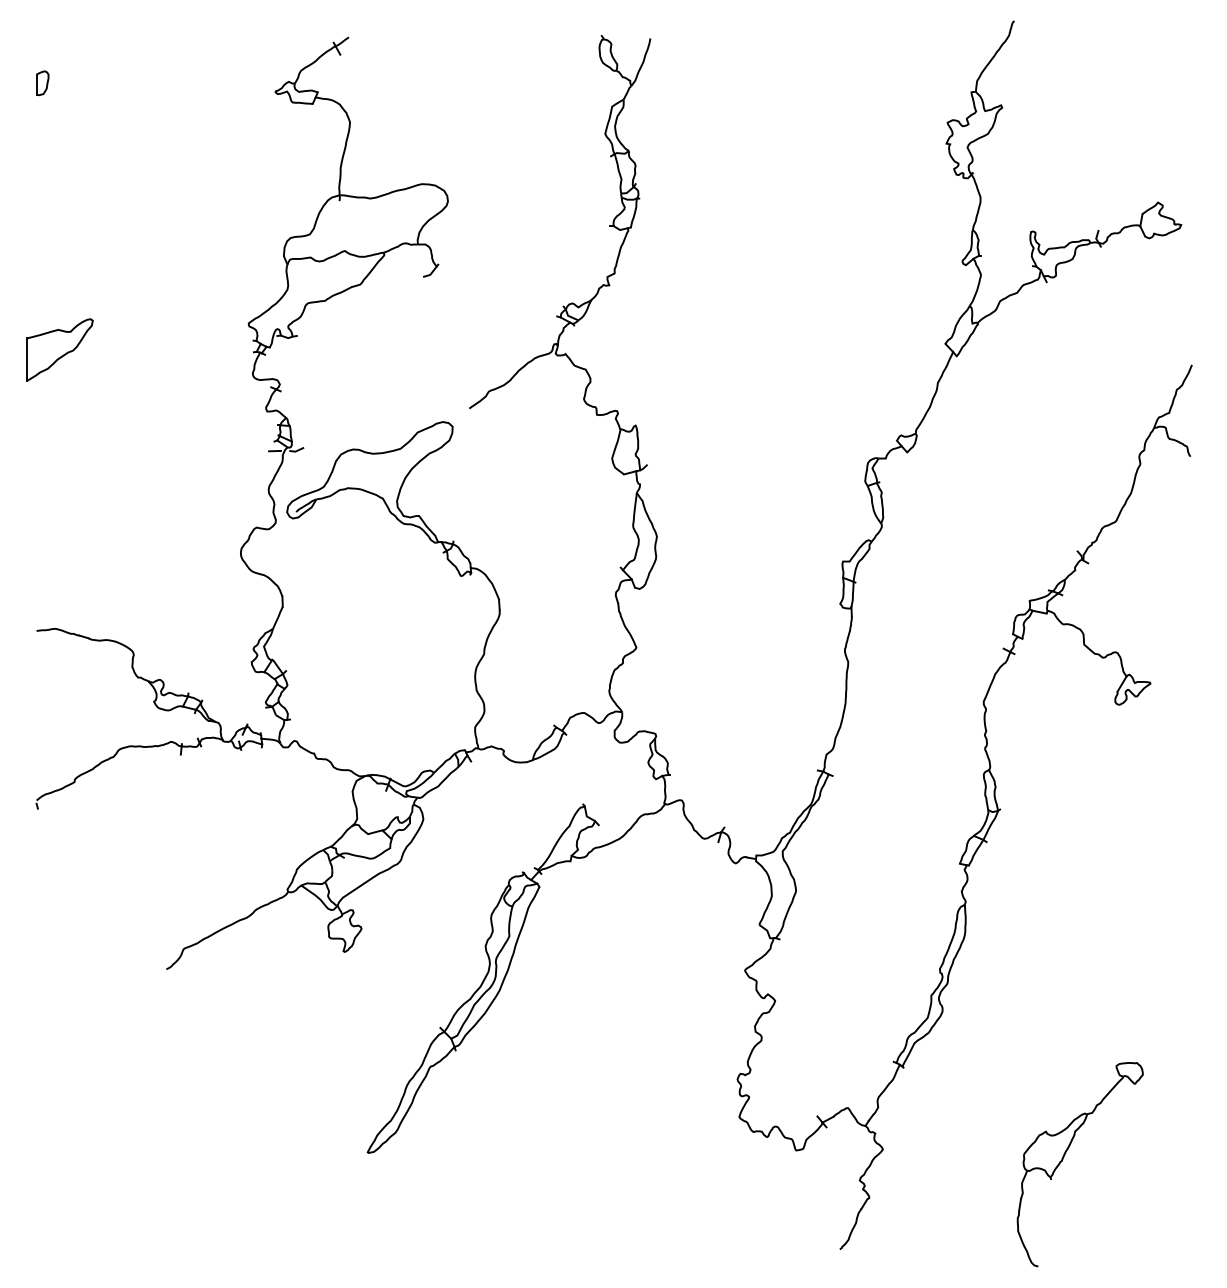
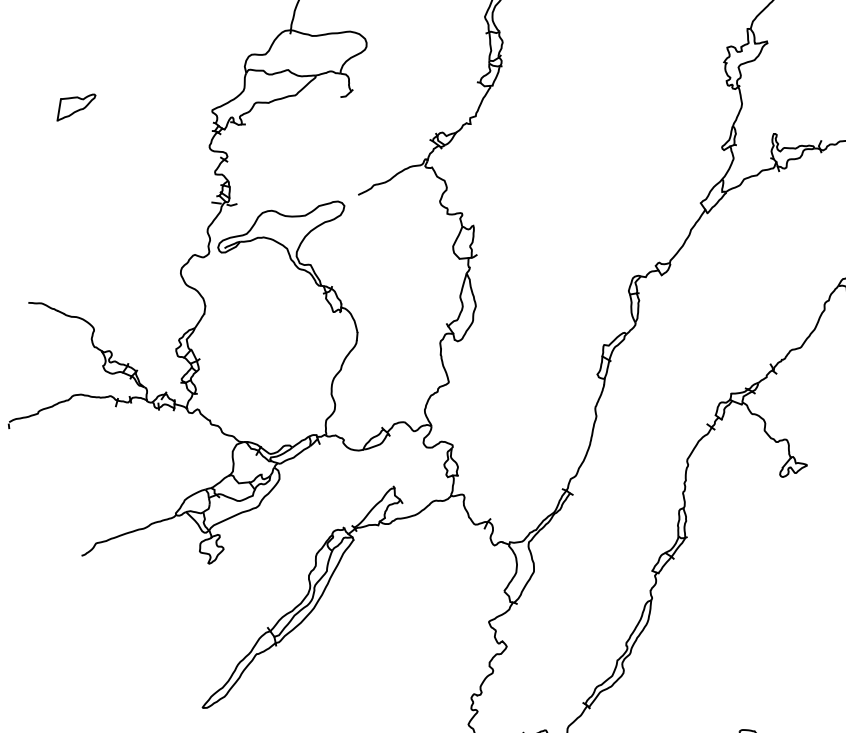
part: (60, 349) -> (76, 107), size x0.71

